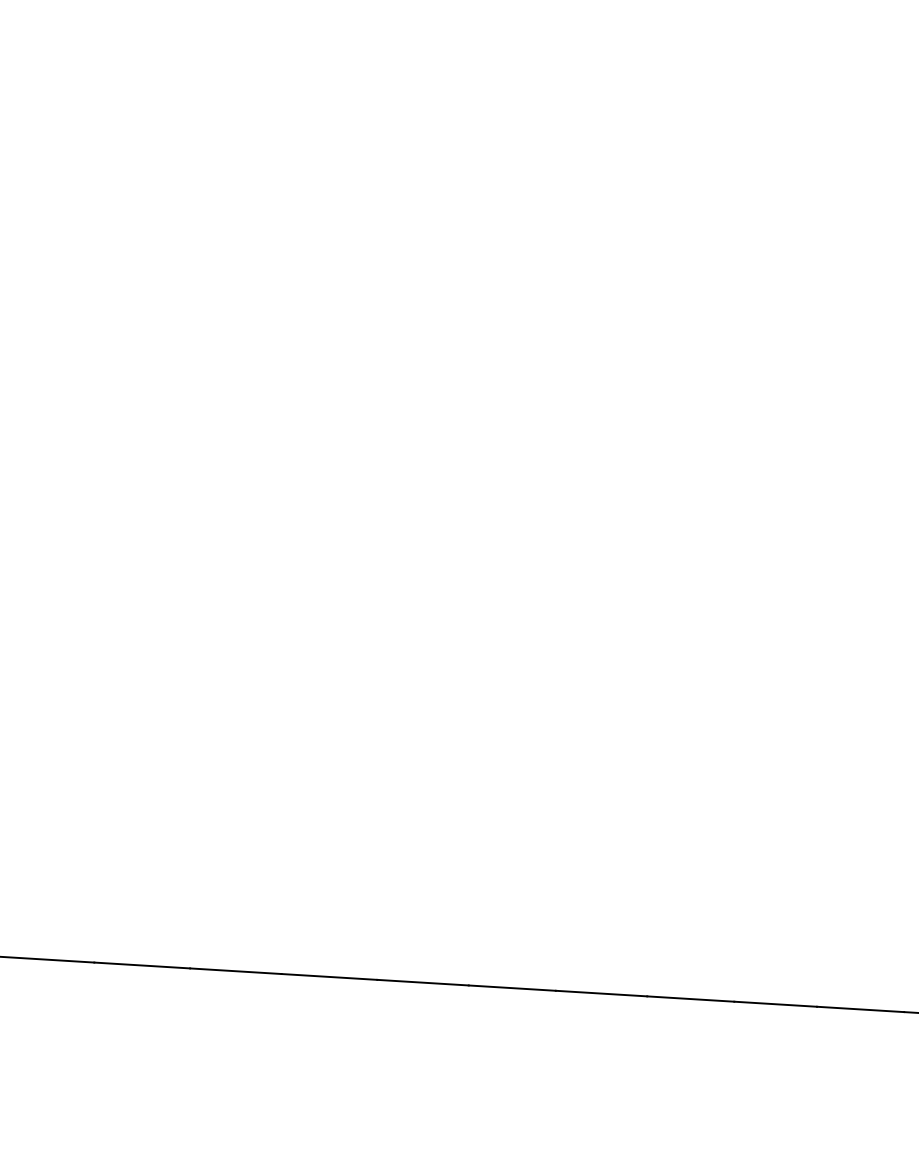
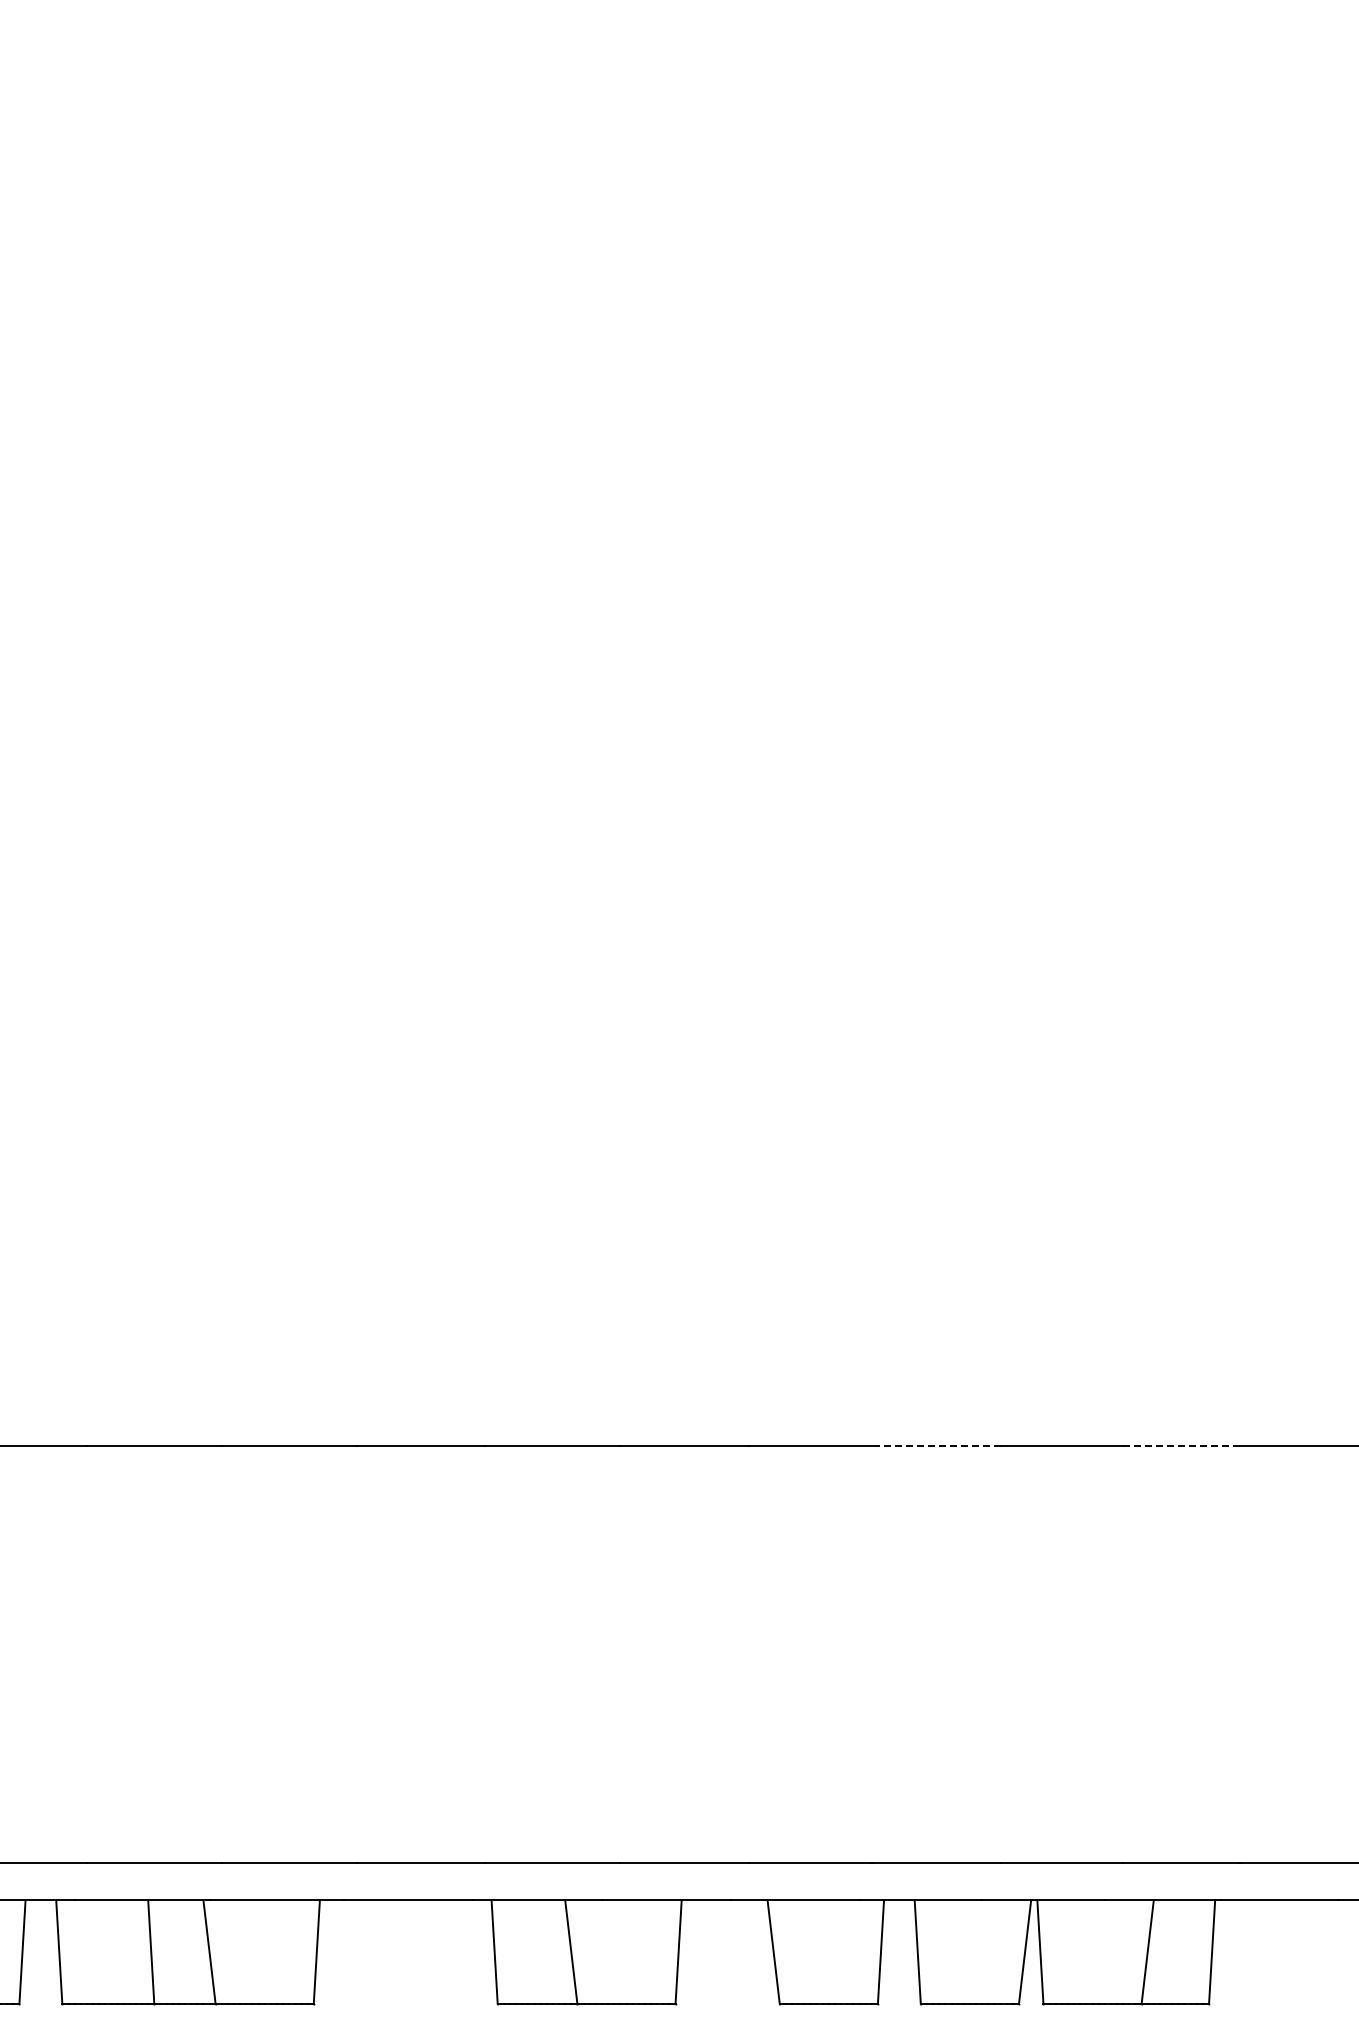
line: (601, 993) -> (935, 1446), solid -> dashed
line: (775, 1004) -> (1180, 1446), solid -> dashed

